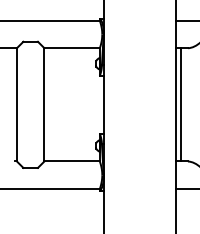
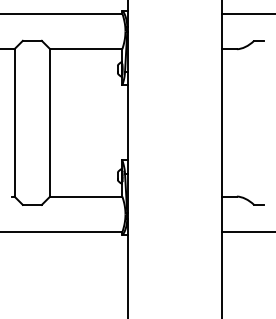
line: (180, 104) -> (227, 122), removed

